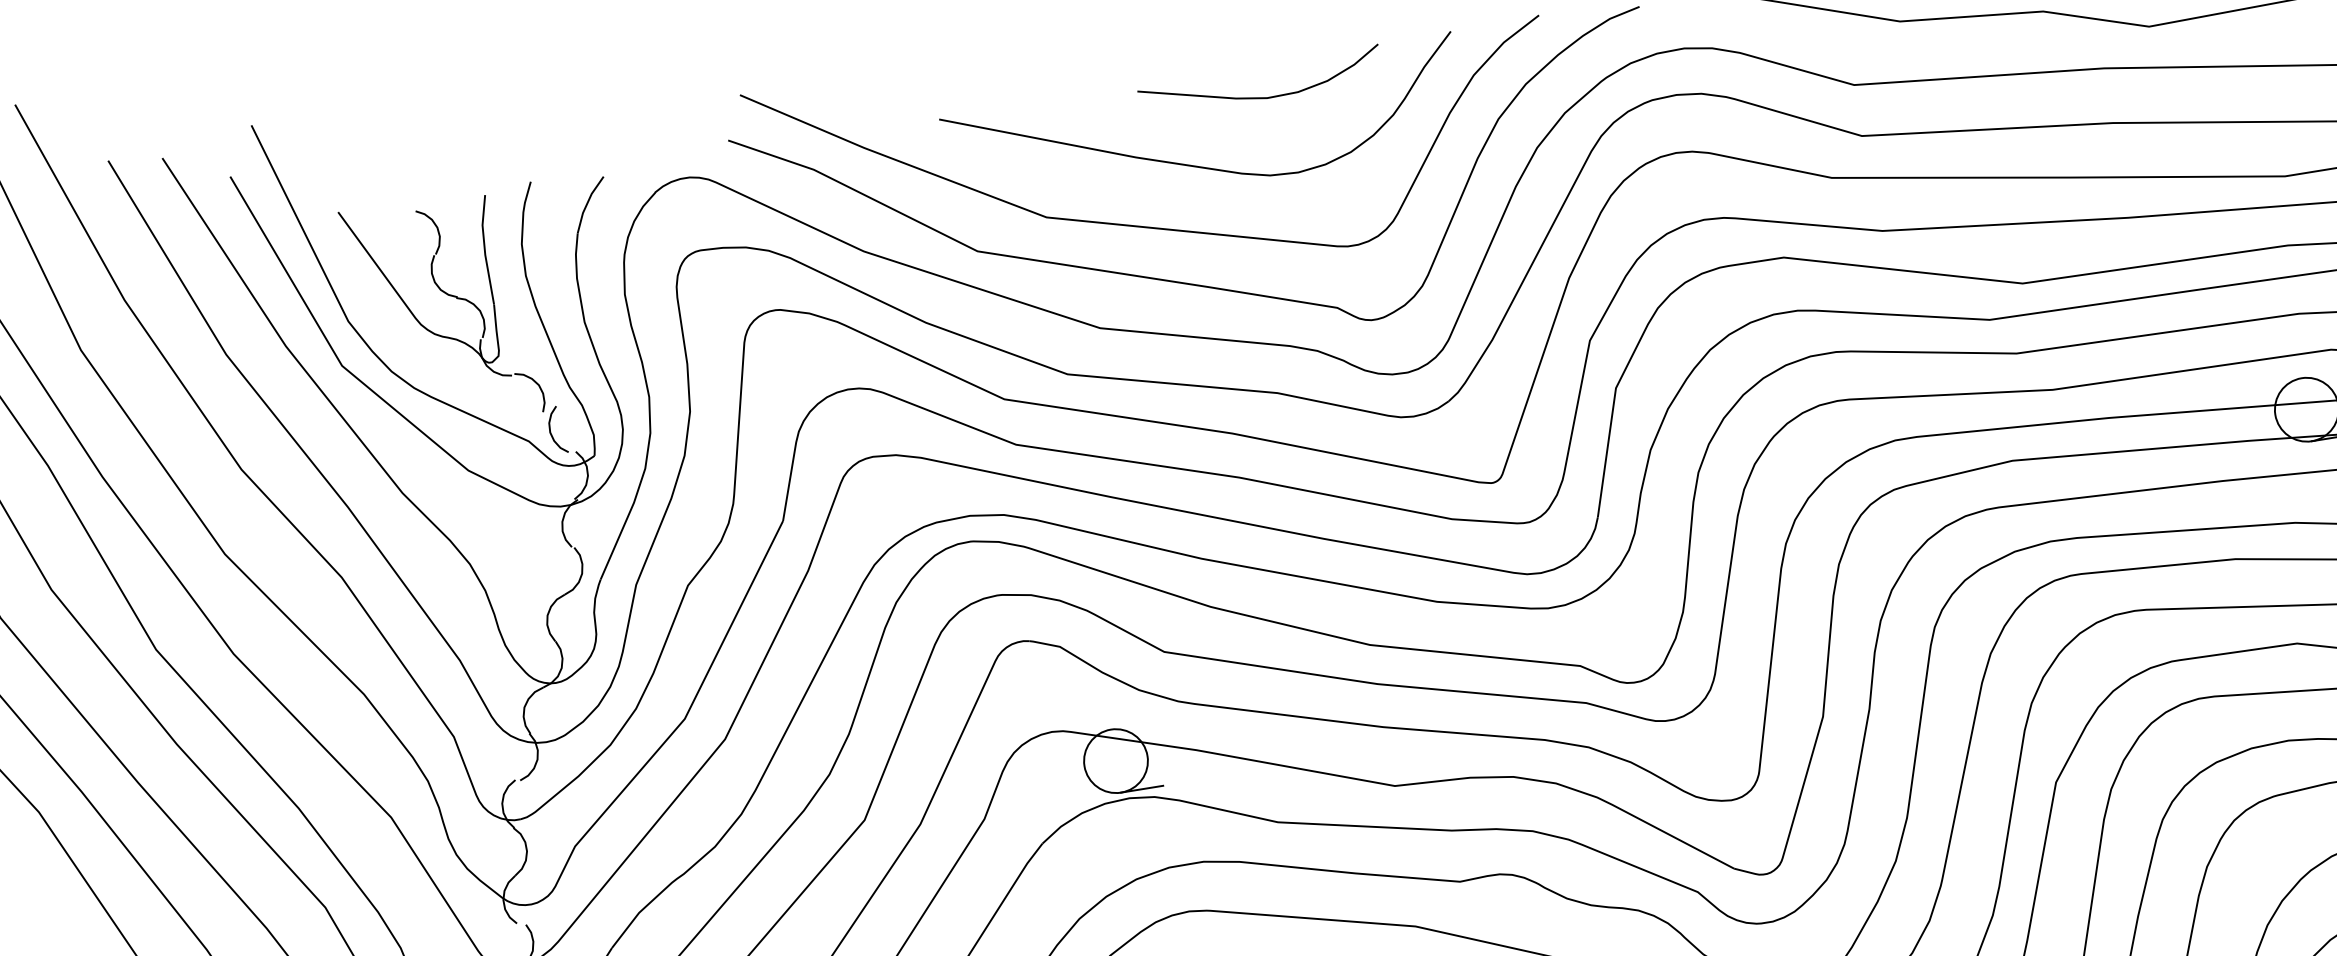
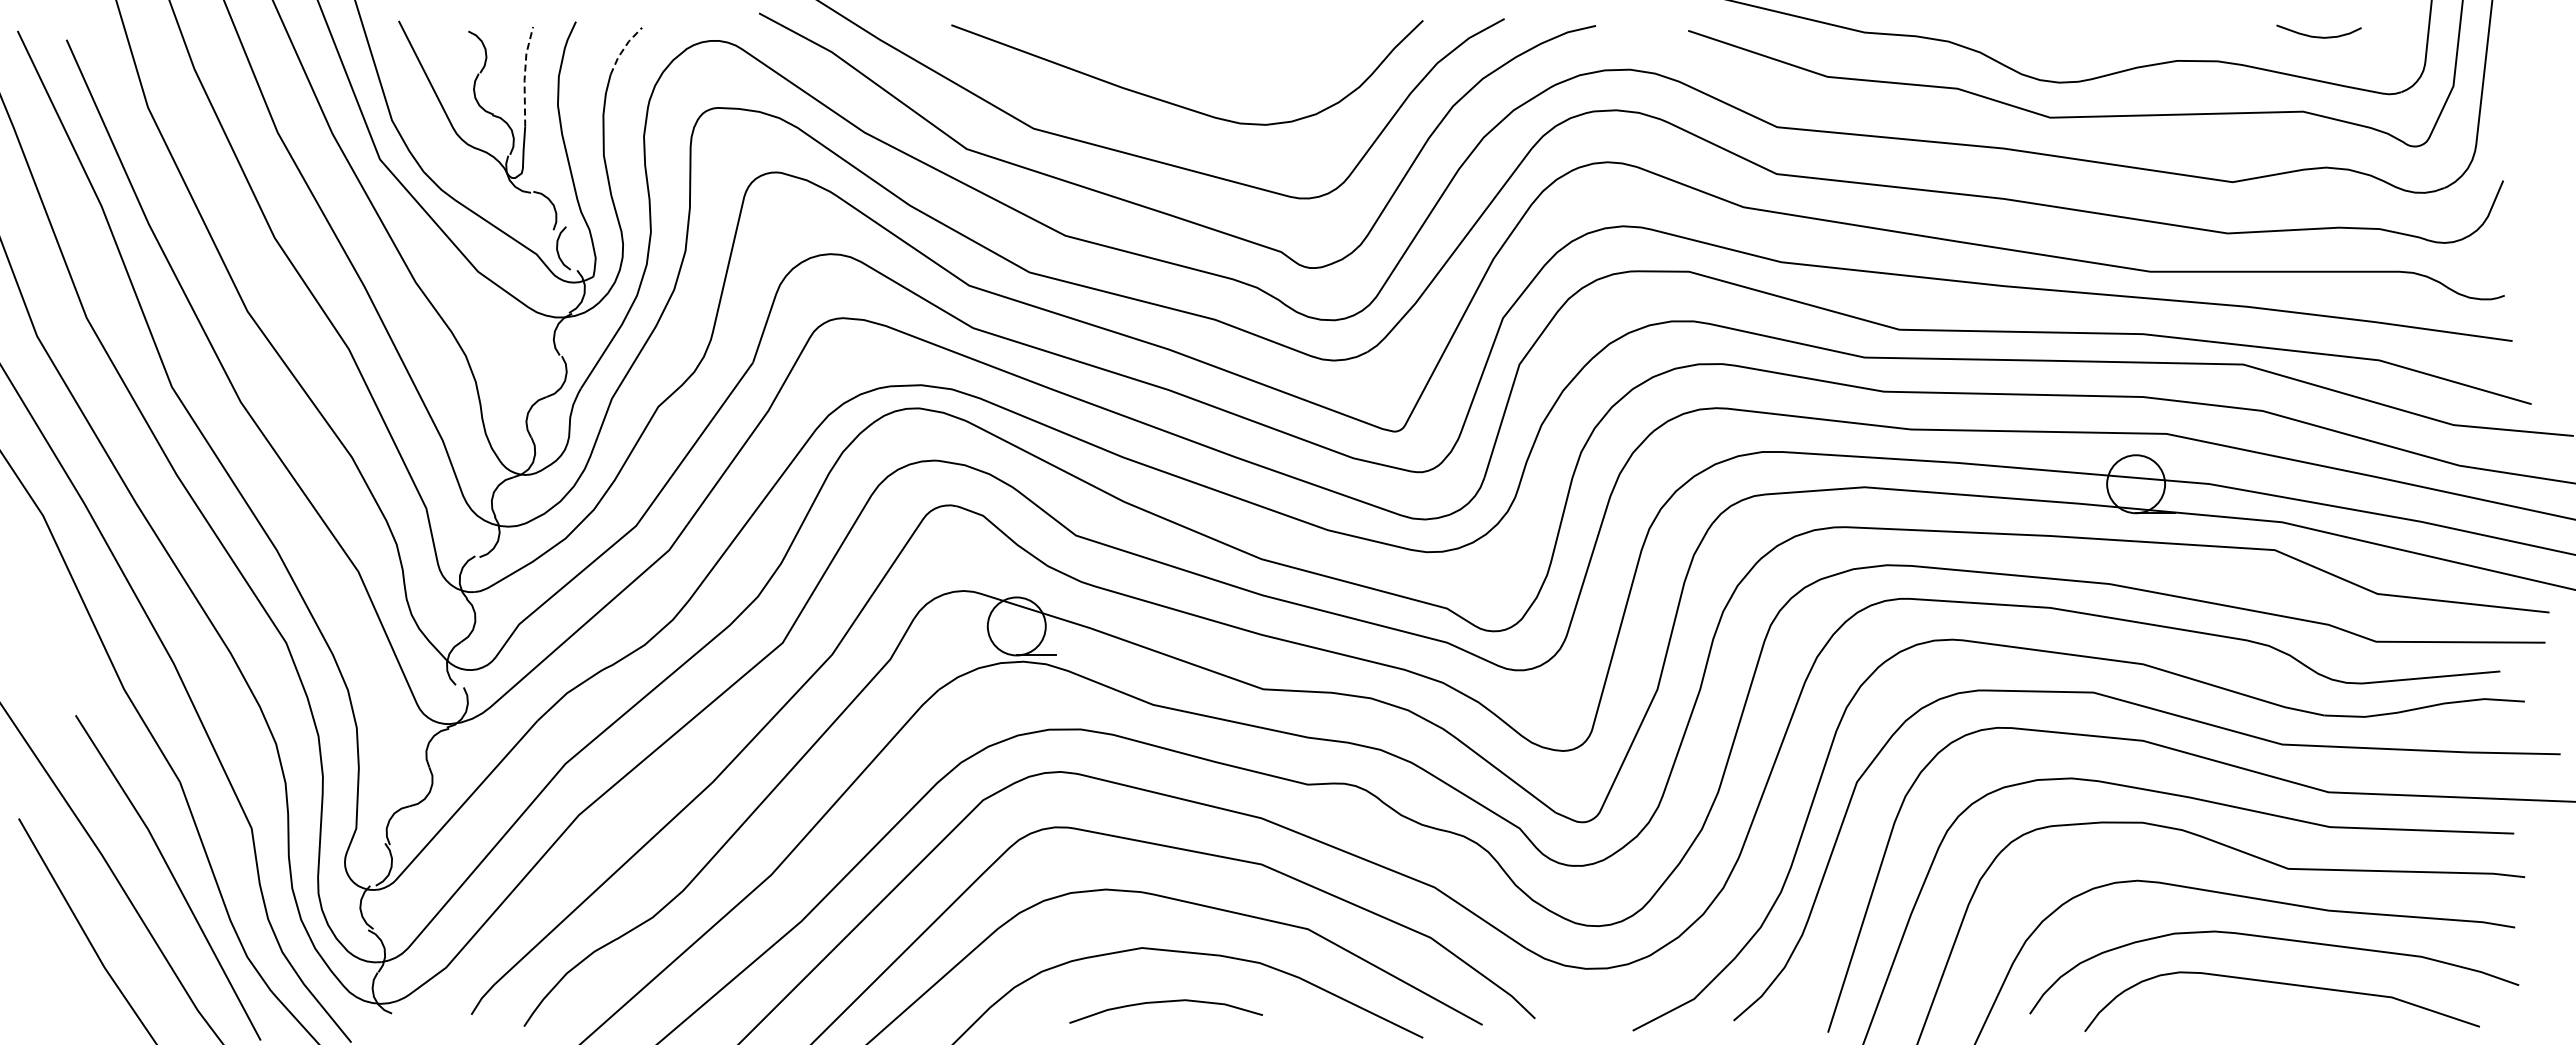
curve: (1260, 96) -> (1242, 51), removed
line: (587, 203) -> (623, 49), solid -> dashed
line: (484, 249) -> (524, 75), solid -> dashed

